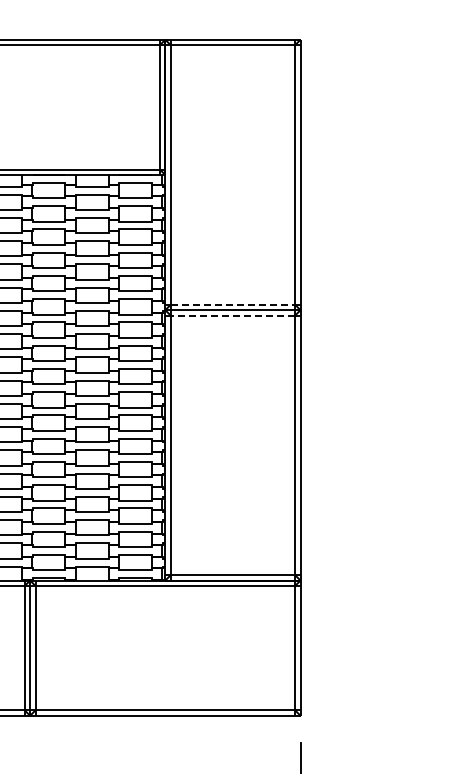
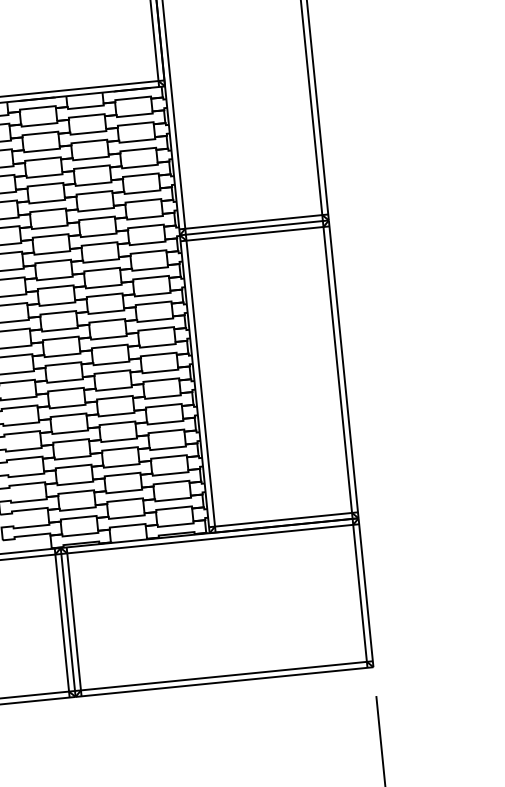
line: (233, 304) -> (254, 221), dashed -> solid
line: (232, 315) -> (254, 233), dashed -> solid

